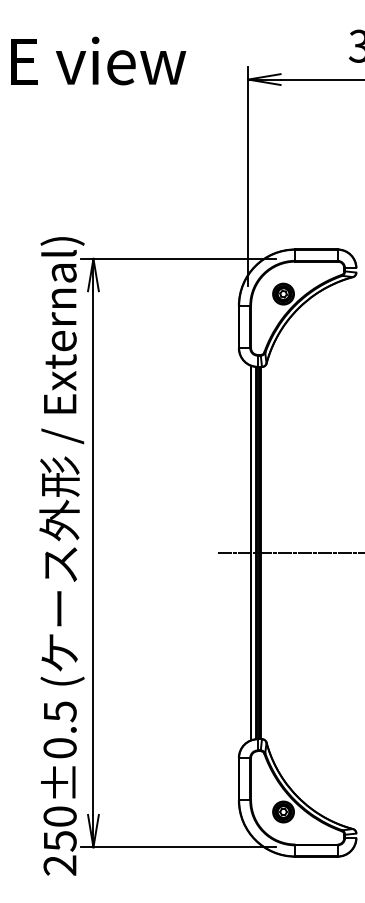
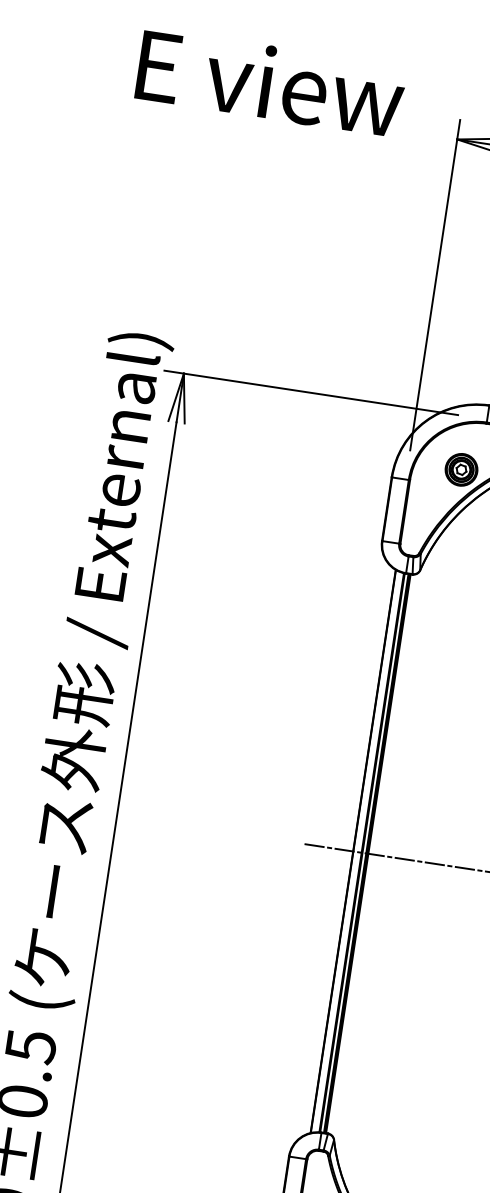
text: (98, 60) -> (271, 81), moved

